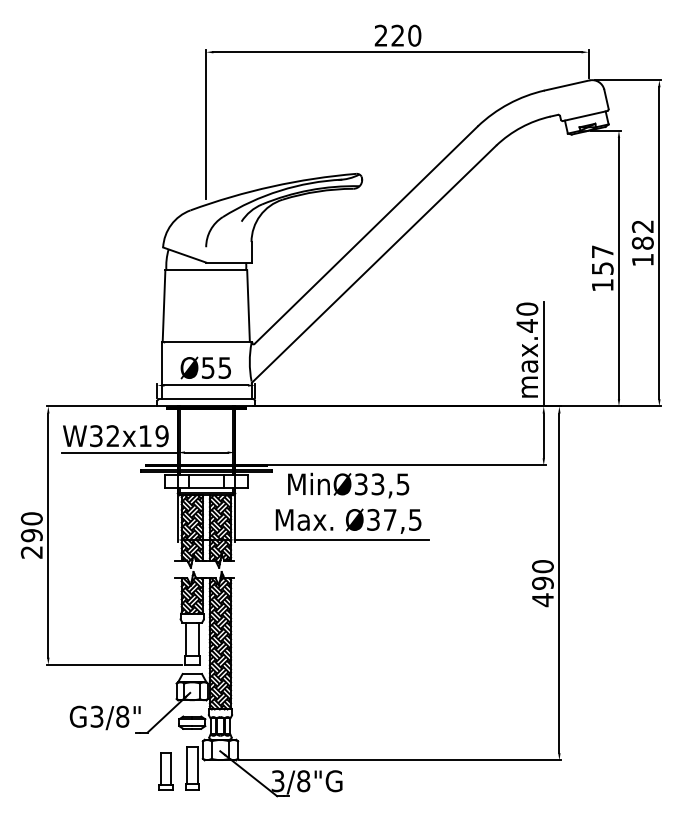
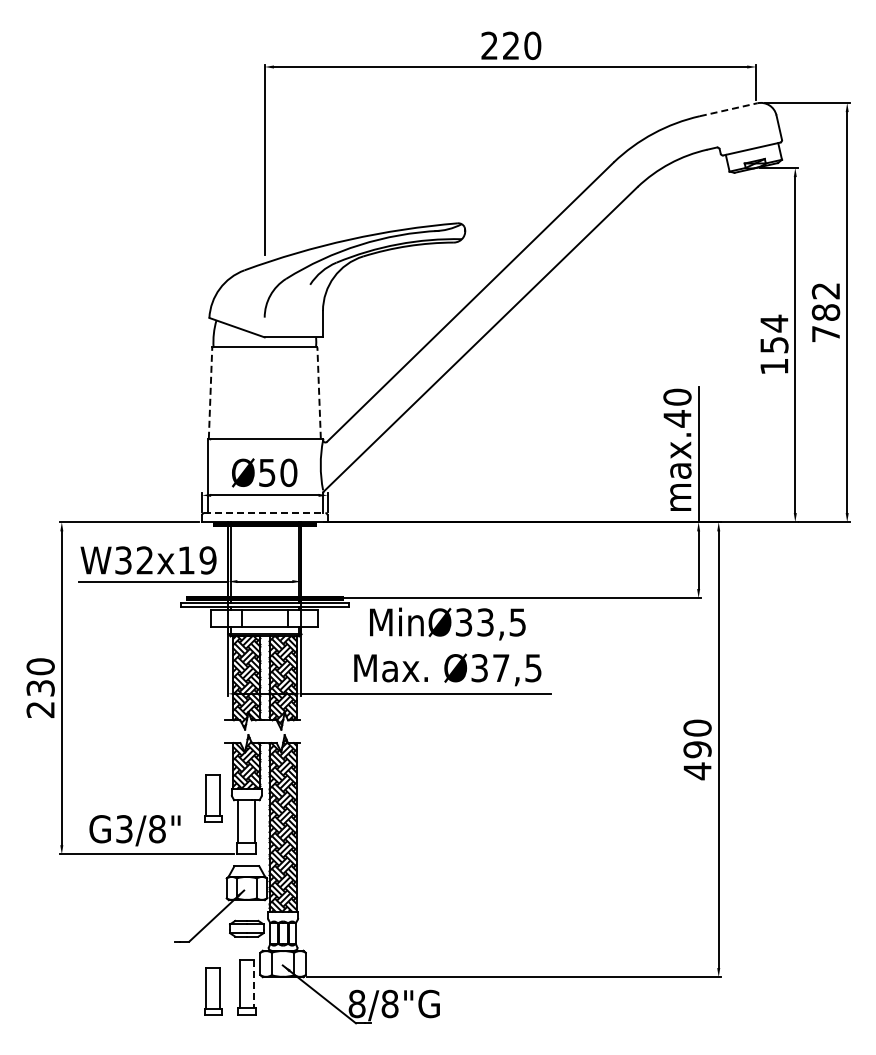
line: (567, 85) -> (729, 109), solid -> dashed
text: (602, 251) -> (774, 323), 157 -> 154
text: (642, 260) -> (825, 334), 182 -> 782
line: (164, 306) -> (210, 393), solid -> dashed
line: (248, 306) -> (319, 393), solid -> dashed
text: (224, 367) -> (288, 472), Ø55 -> Ø50
line: (206, 399) -> (264, 513), solid -> dashed
text: (31, 535) -> (40, 688), 290 -> 230
part: (166, 621) -> (213, 798), added
text: (104, 717) -> (134, 830), moved
line: (197, 766) -> (253, 984), solid -> dashed
text: (277, 781) -> (356, 1004), 3/8"G -> 8/8"G

